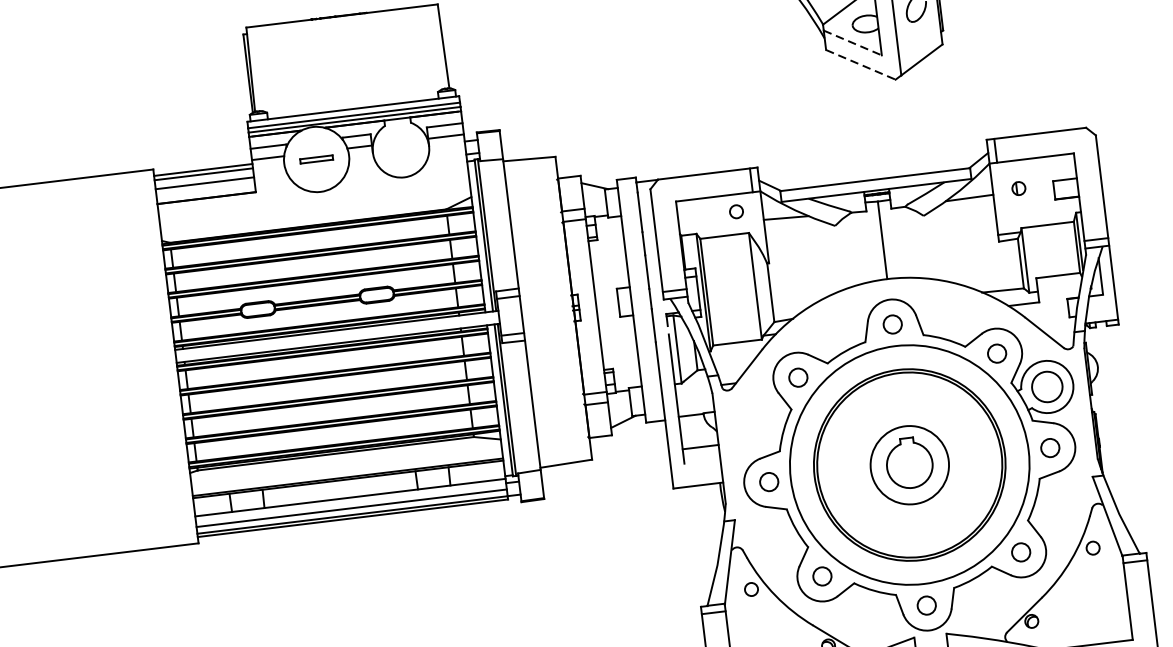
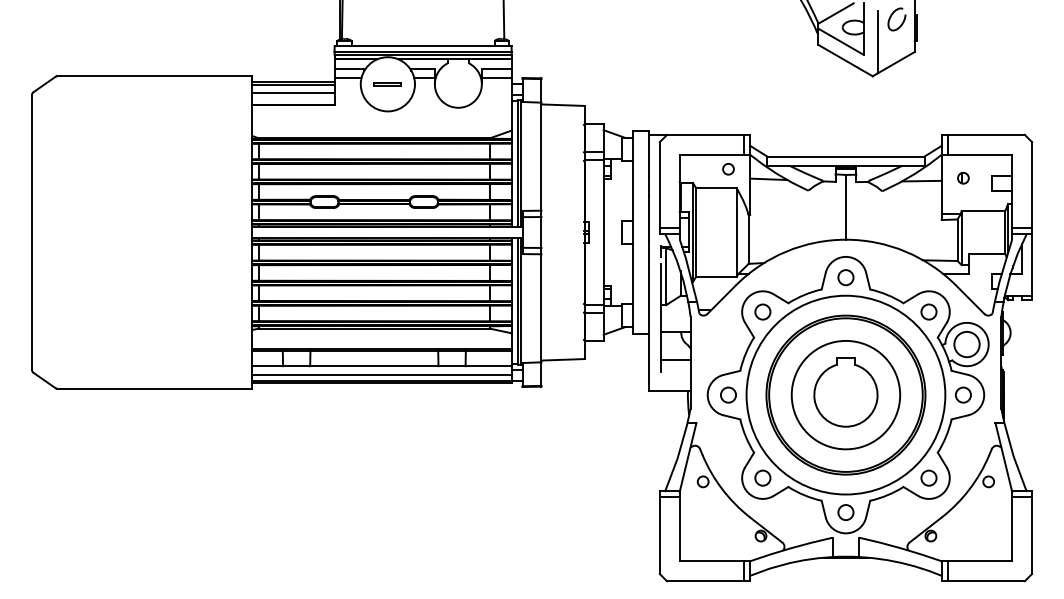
line: (853, 43) -> (841, 42), dashed -> solid
line: (861, 64) -> (846, 60), dashed -> solid
part: (909, 465) -> (845, 395), size x1.67

